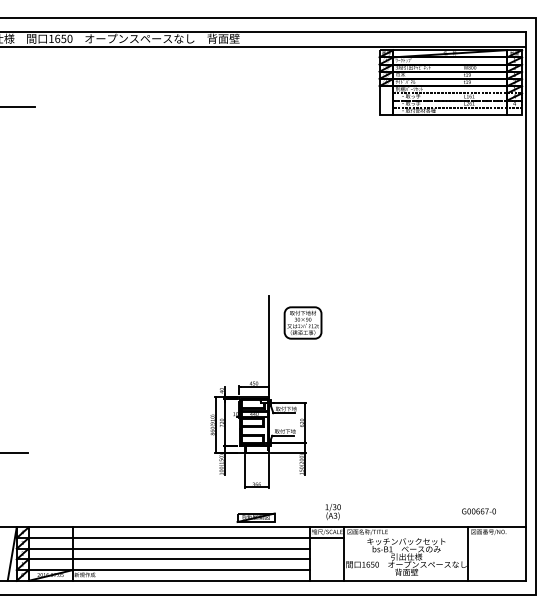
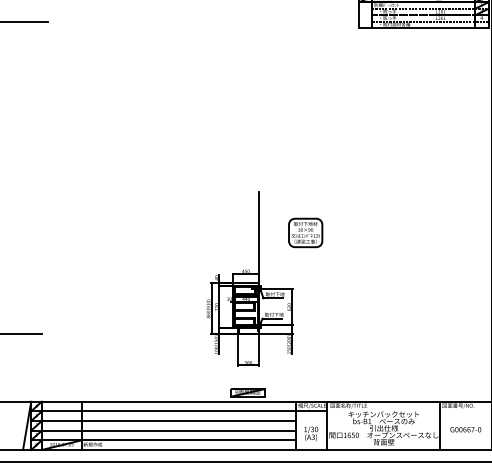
part: (302, 322) -> (305, 232), moved
text: (478, 511) -> (465, 429), moved
text: (332, 512) -> (310, 434), moved

